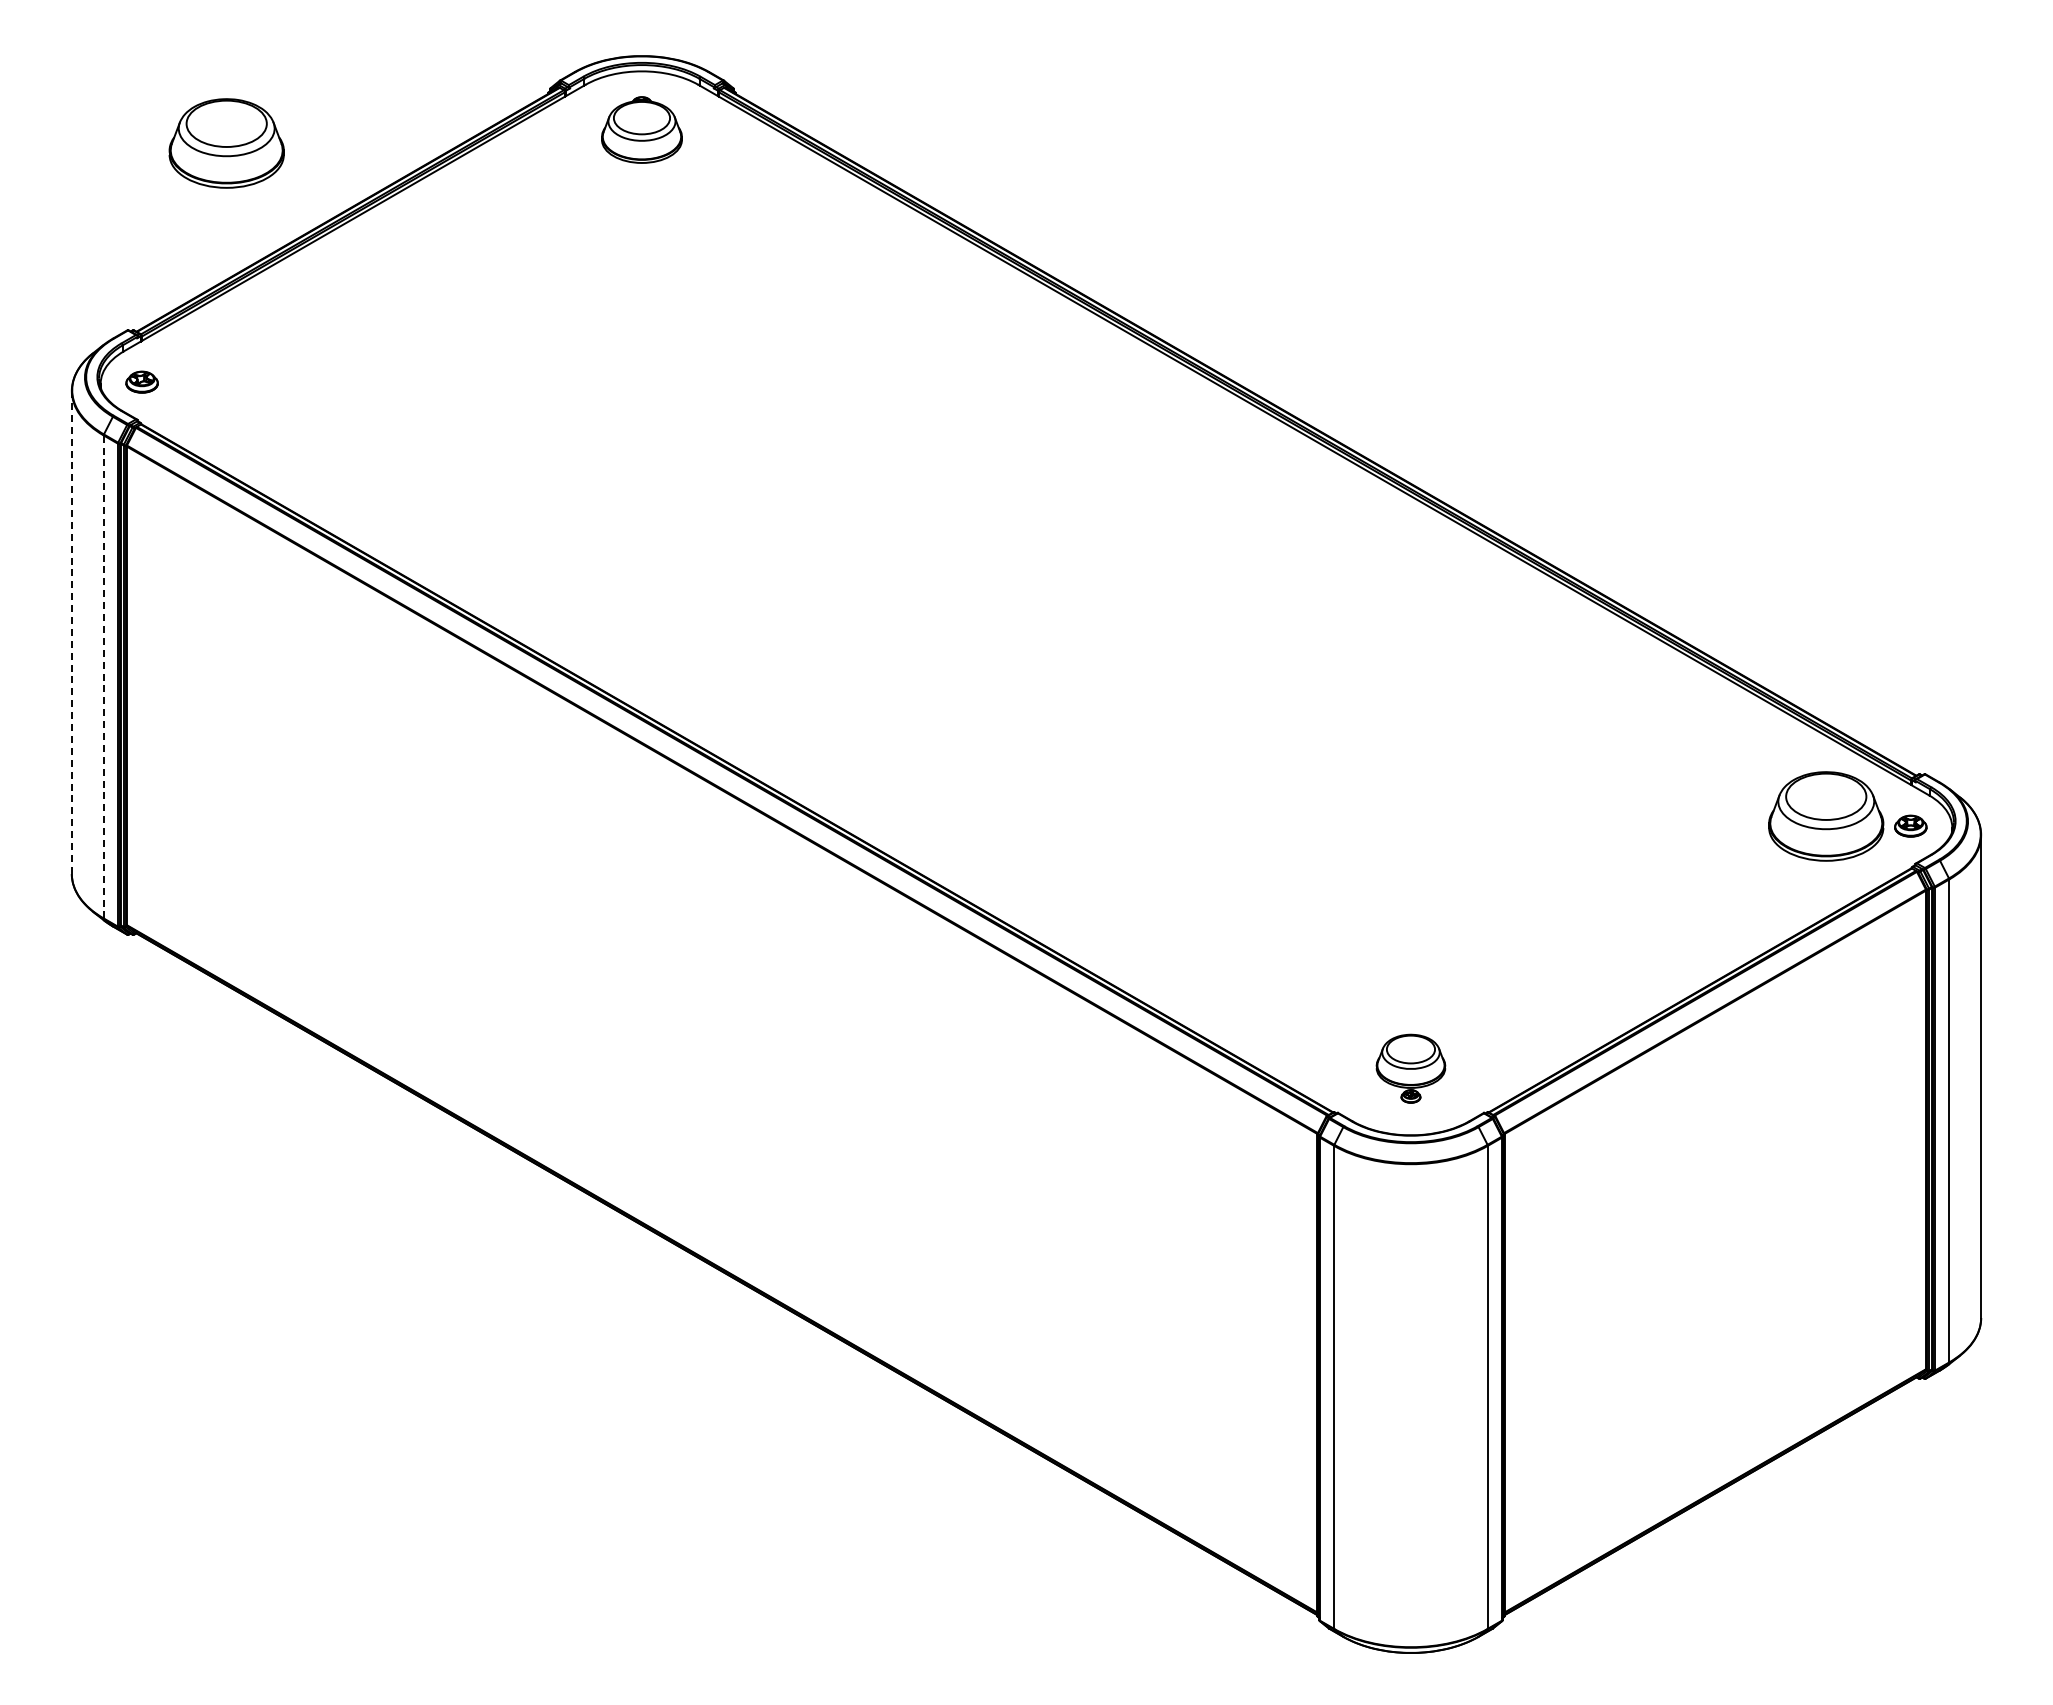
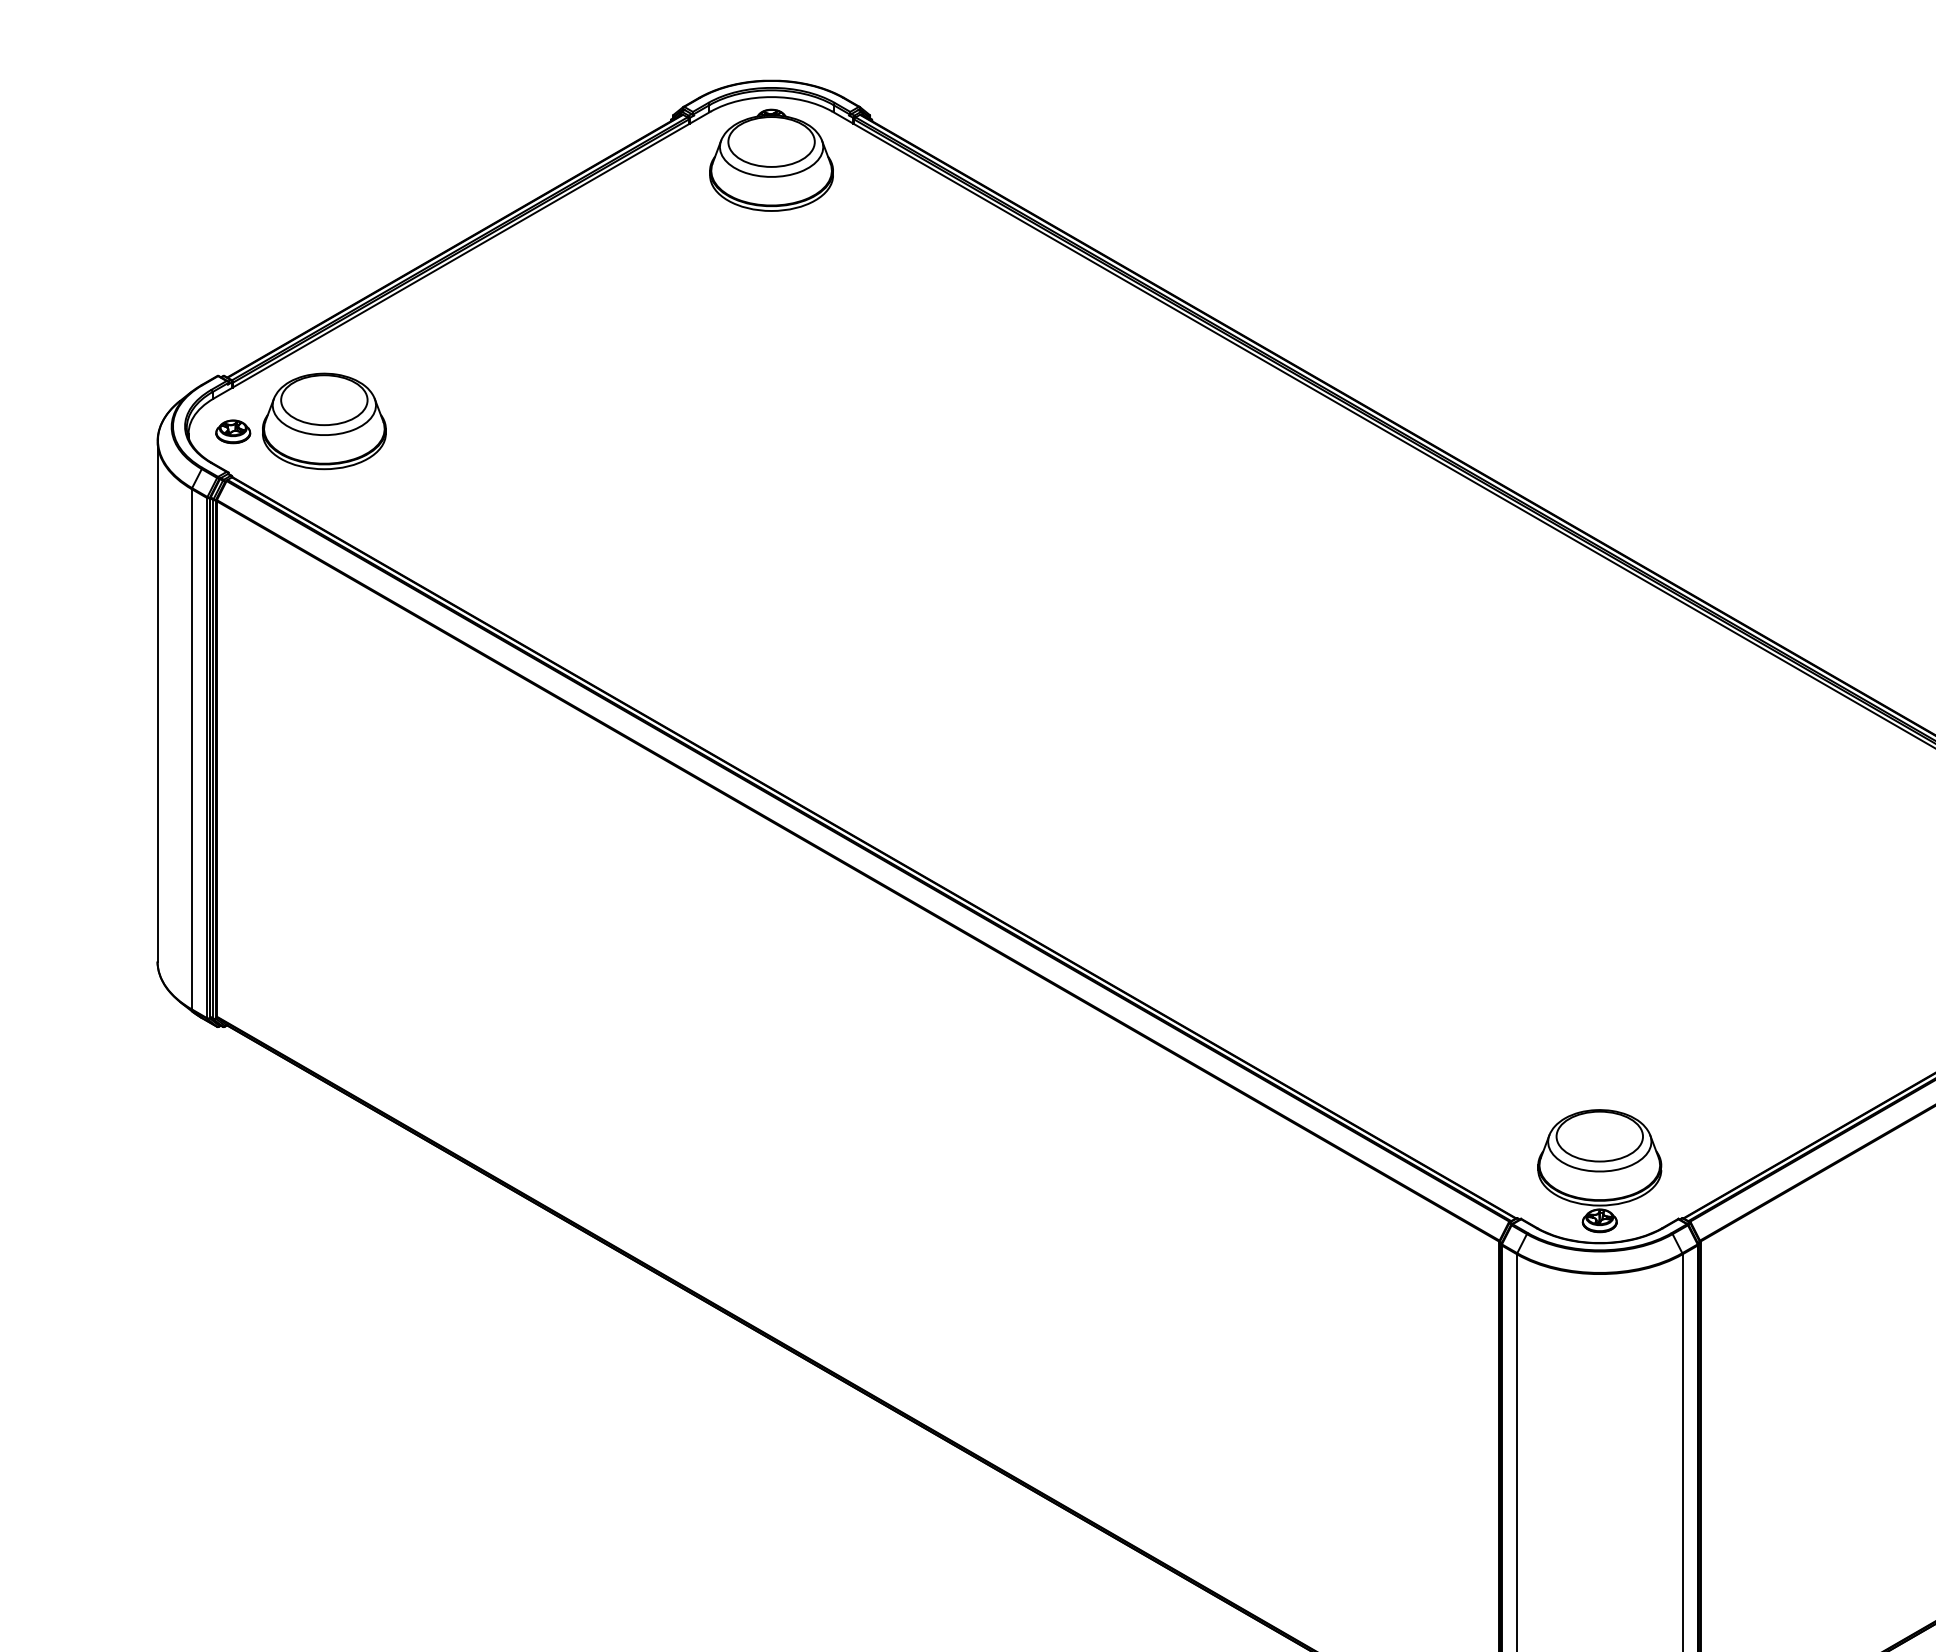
part: (641, 129) -> (771, 159), size x1.43
part: (226, 143) -> (324, 421), moved
line: (71, 633) -> (157, 702), dashed -> solid
line: (103, 676) -> (191, 748), dashed -> solid
part: (1410, 1068) -> (1599, 1171), size x1.67

